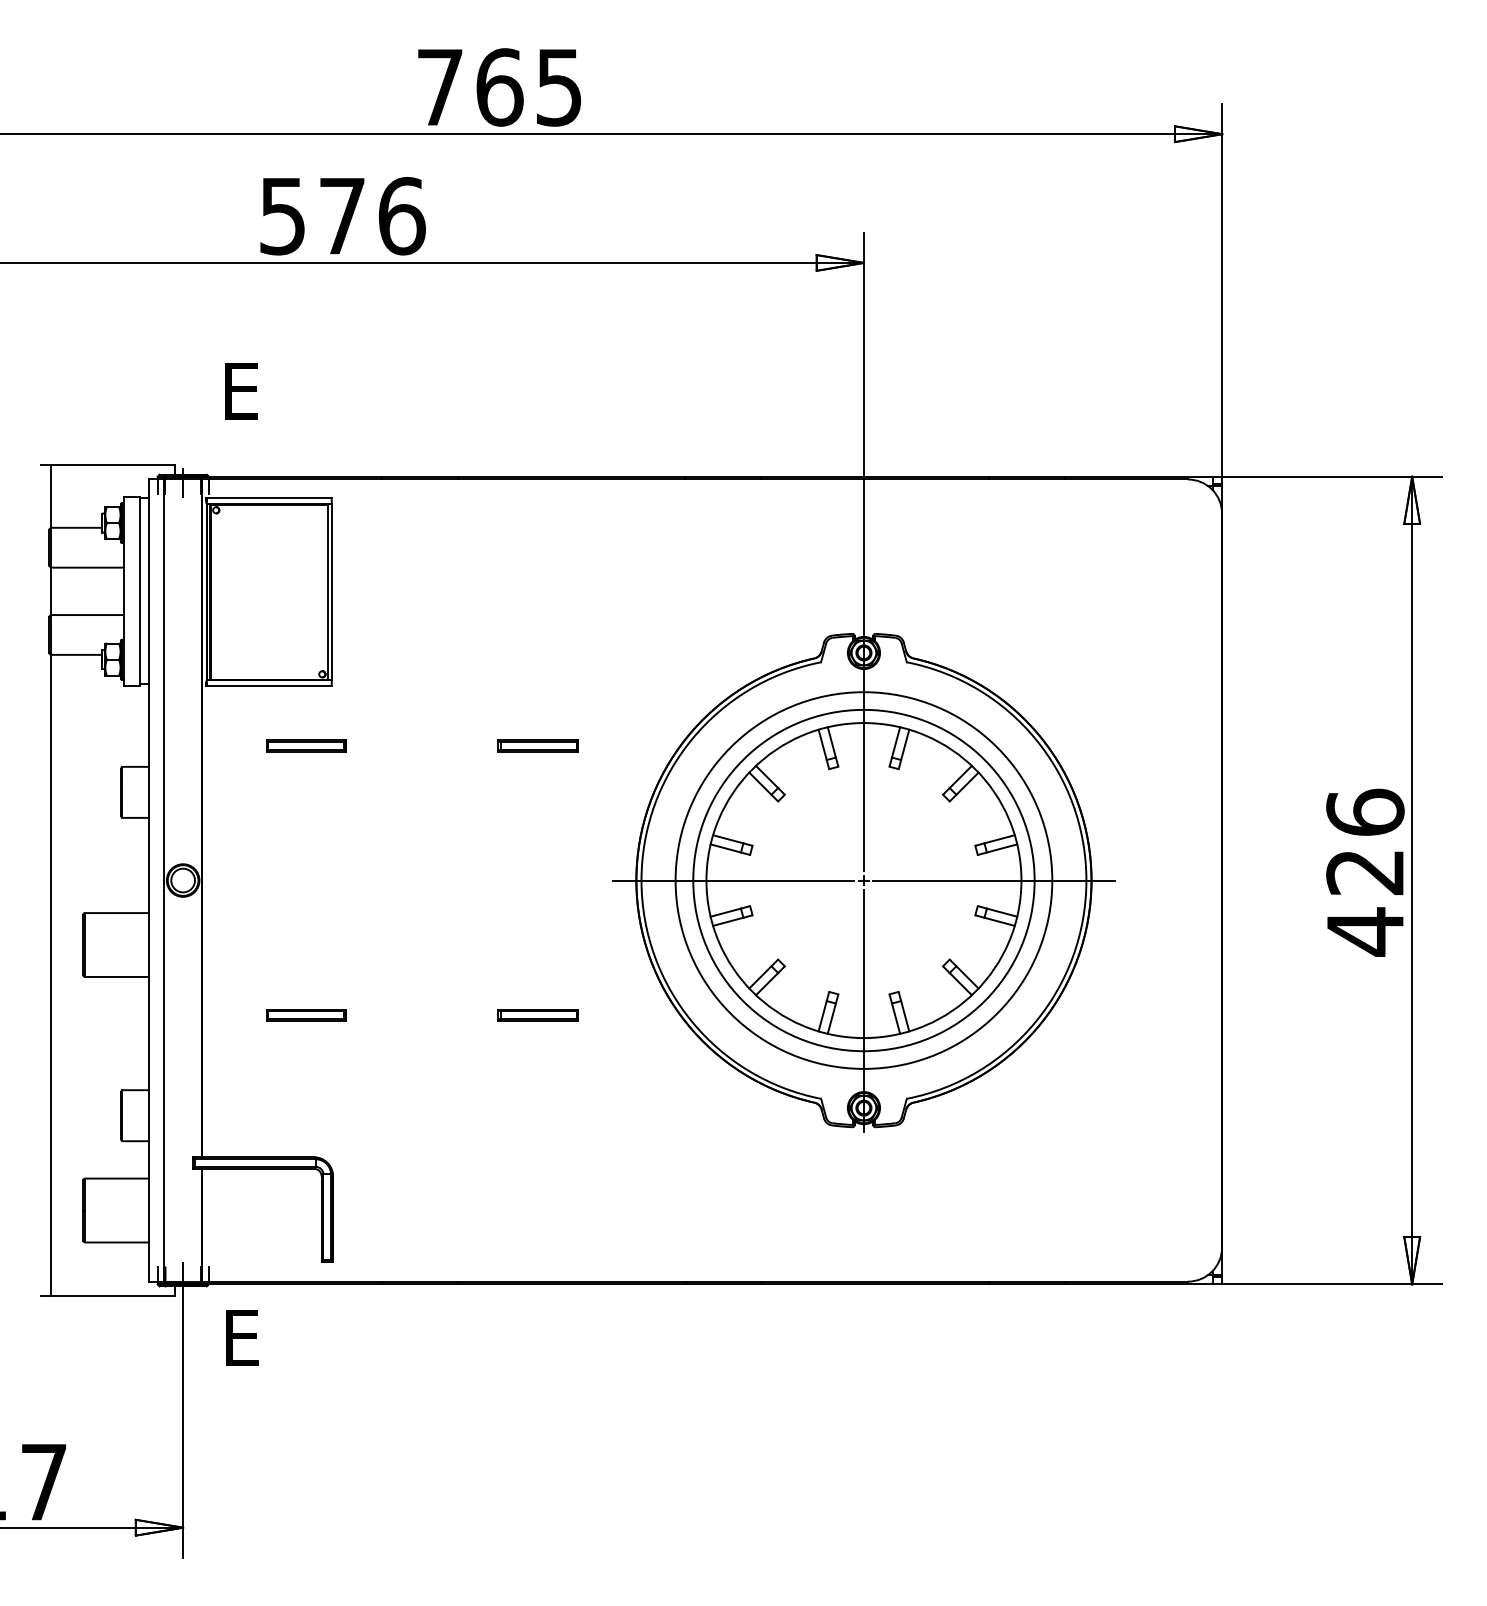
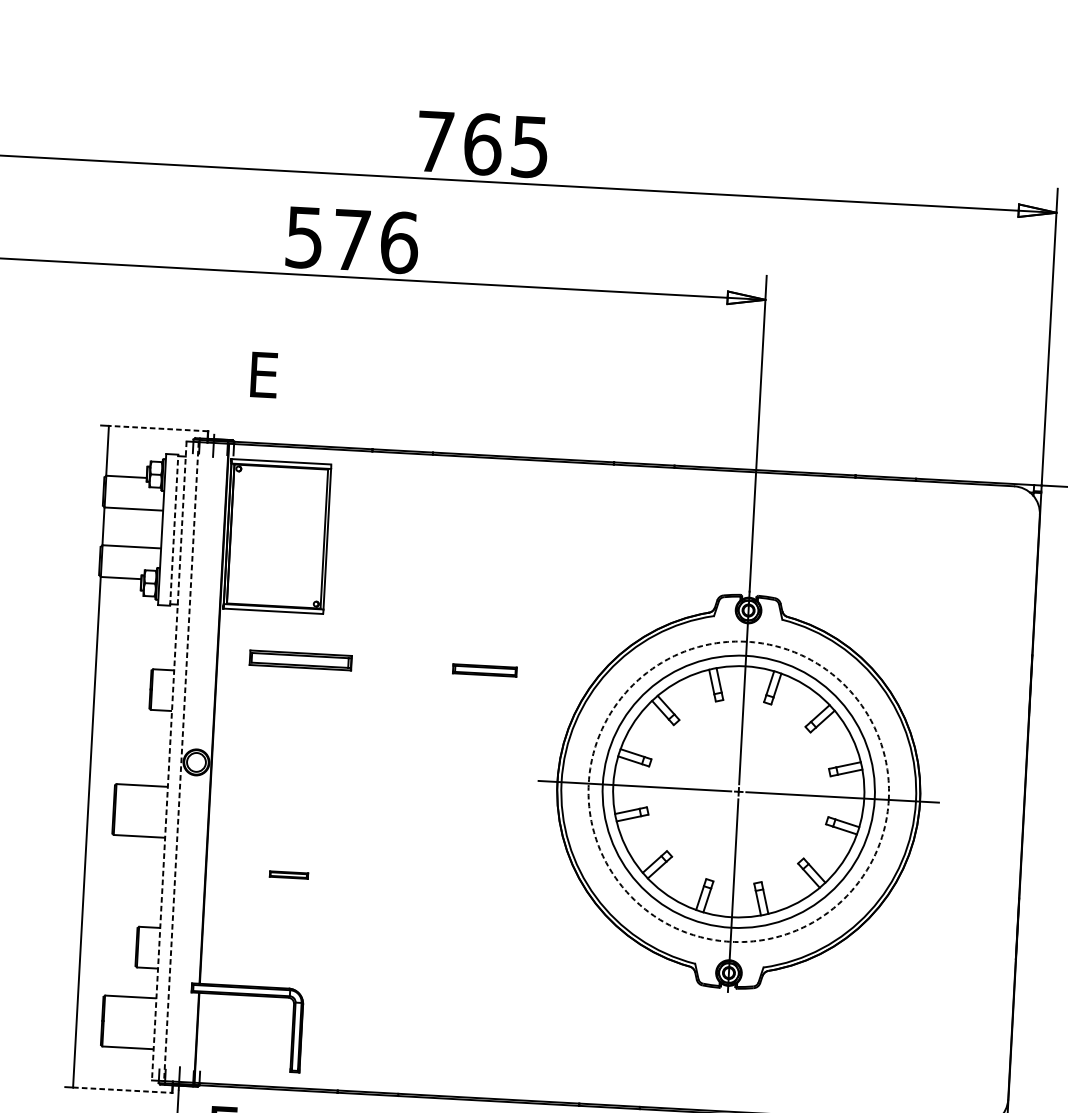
line: (112, 465) -> (158, 428), solid -> dashed
line: (139, 591) -> (174, 530), solid -> dashed
part: (306, 745) -> (300, 660), size x1.6
circle: (863, 880) -> (738, 791), solid -> dashed
line: (149, 881) -> (169, 761), solid -> dashed
line: (164, 881) -> (181, 762), solid -> dashed
part: (306, 1015) -> (288, 875), size x0.6
part: (537, 1015) -> (472, 885), removed
line: (113, 1295) -> (123, 1089), solid -> dashed

